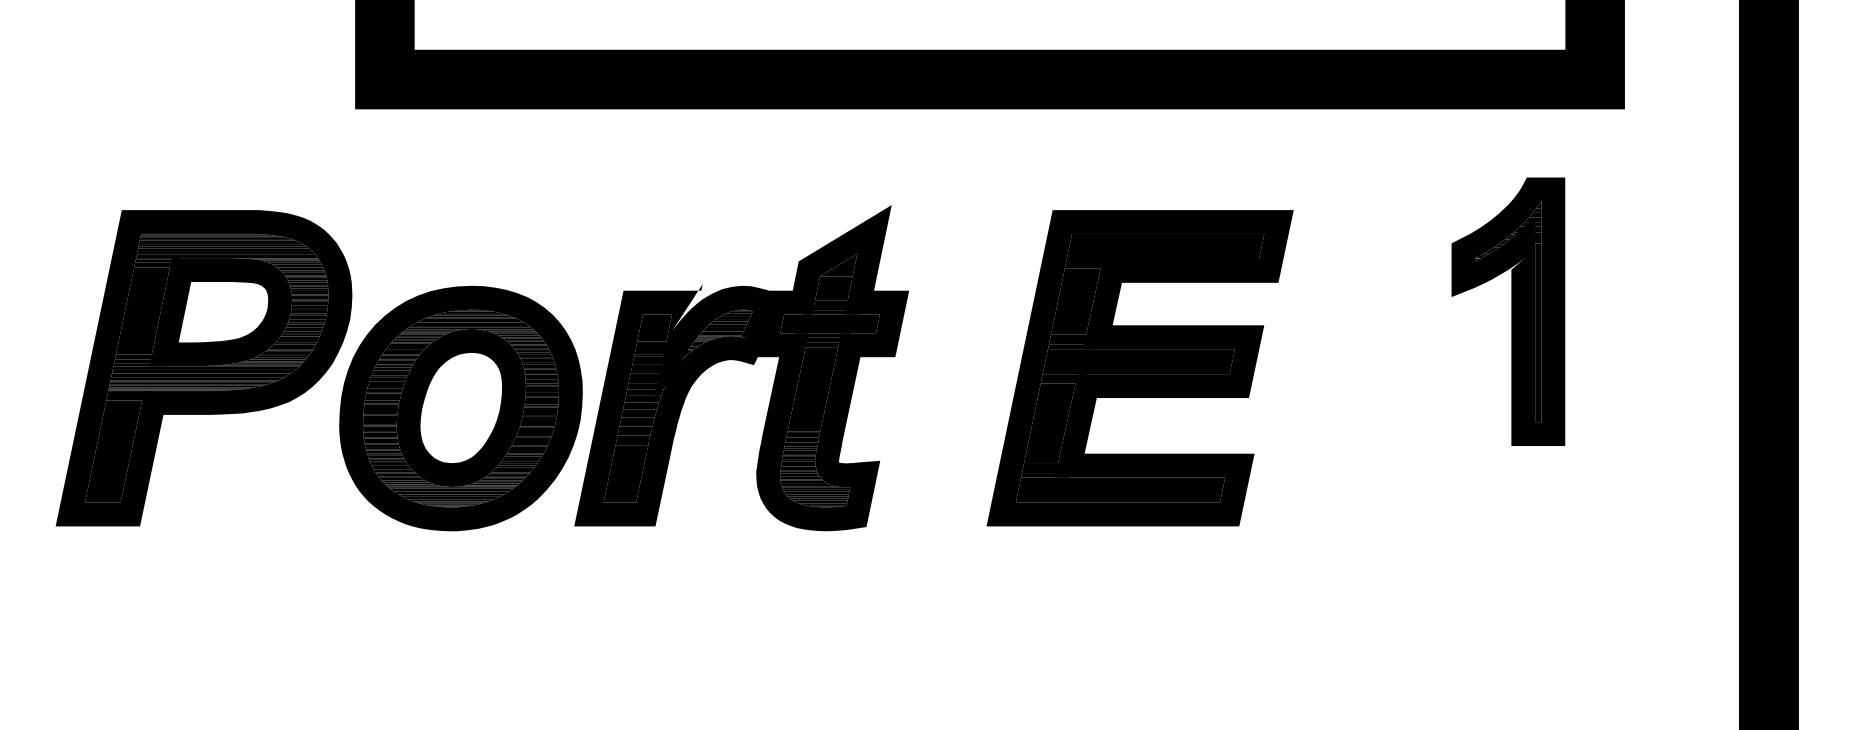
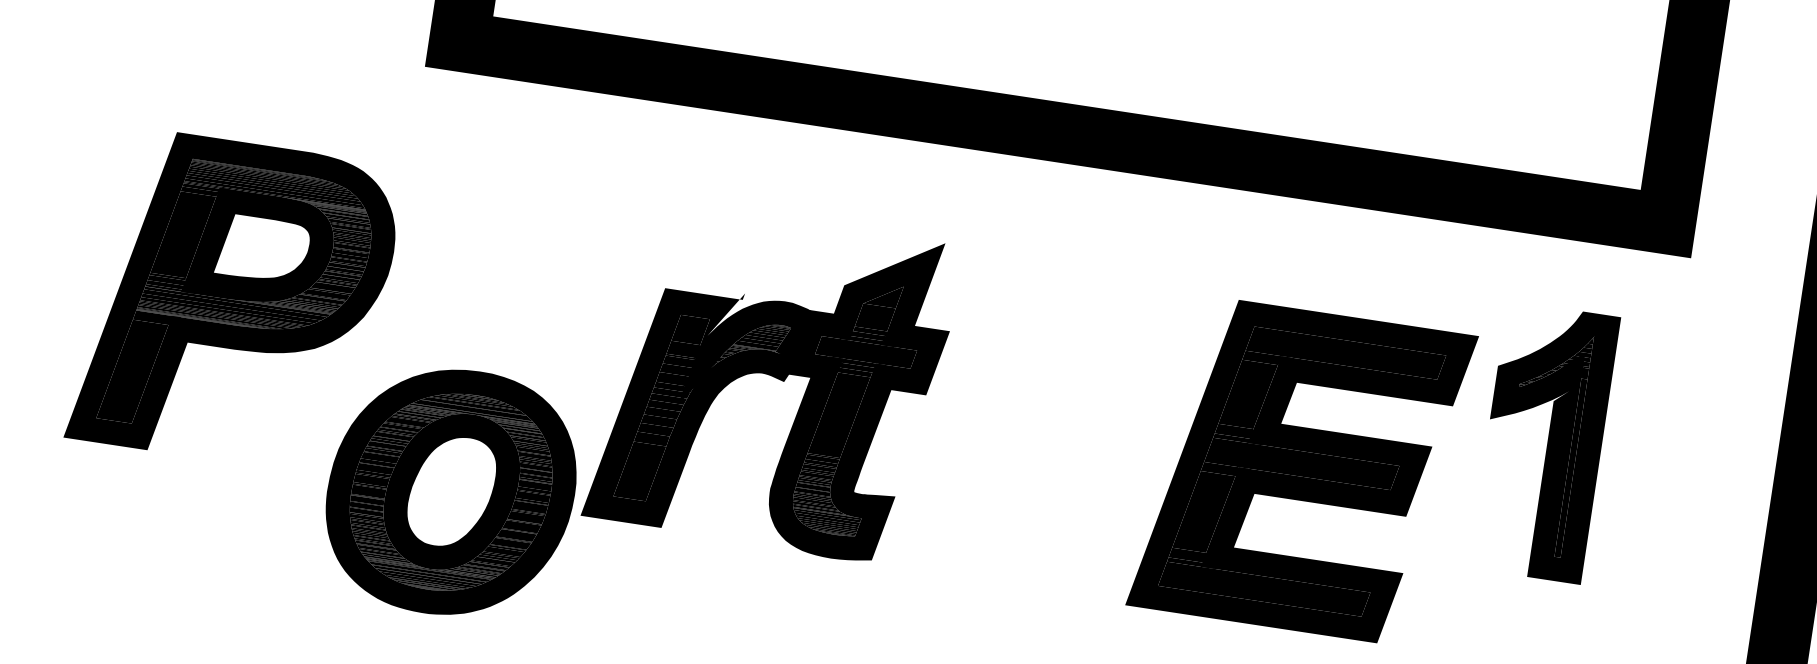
part: (1139, 368) -> (1301, 470), moved
part: (460, 408) -> (450, 492), moved

